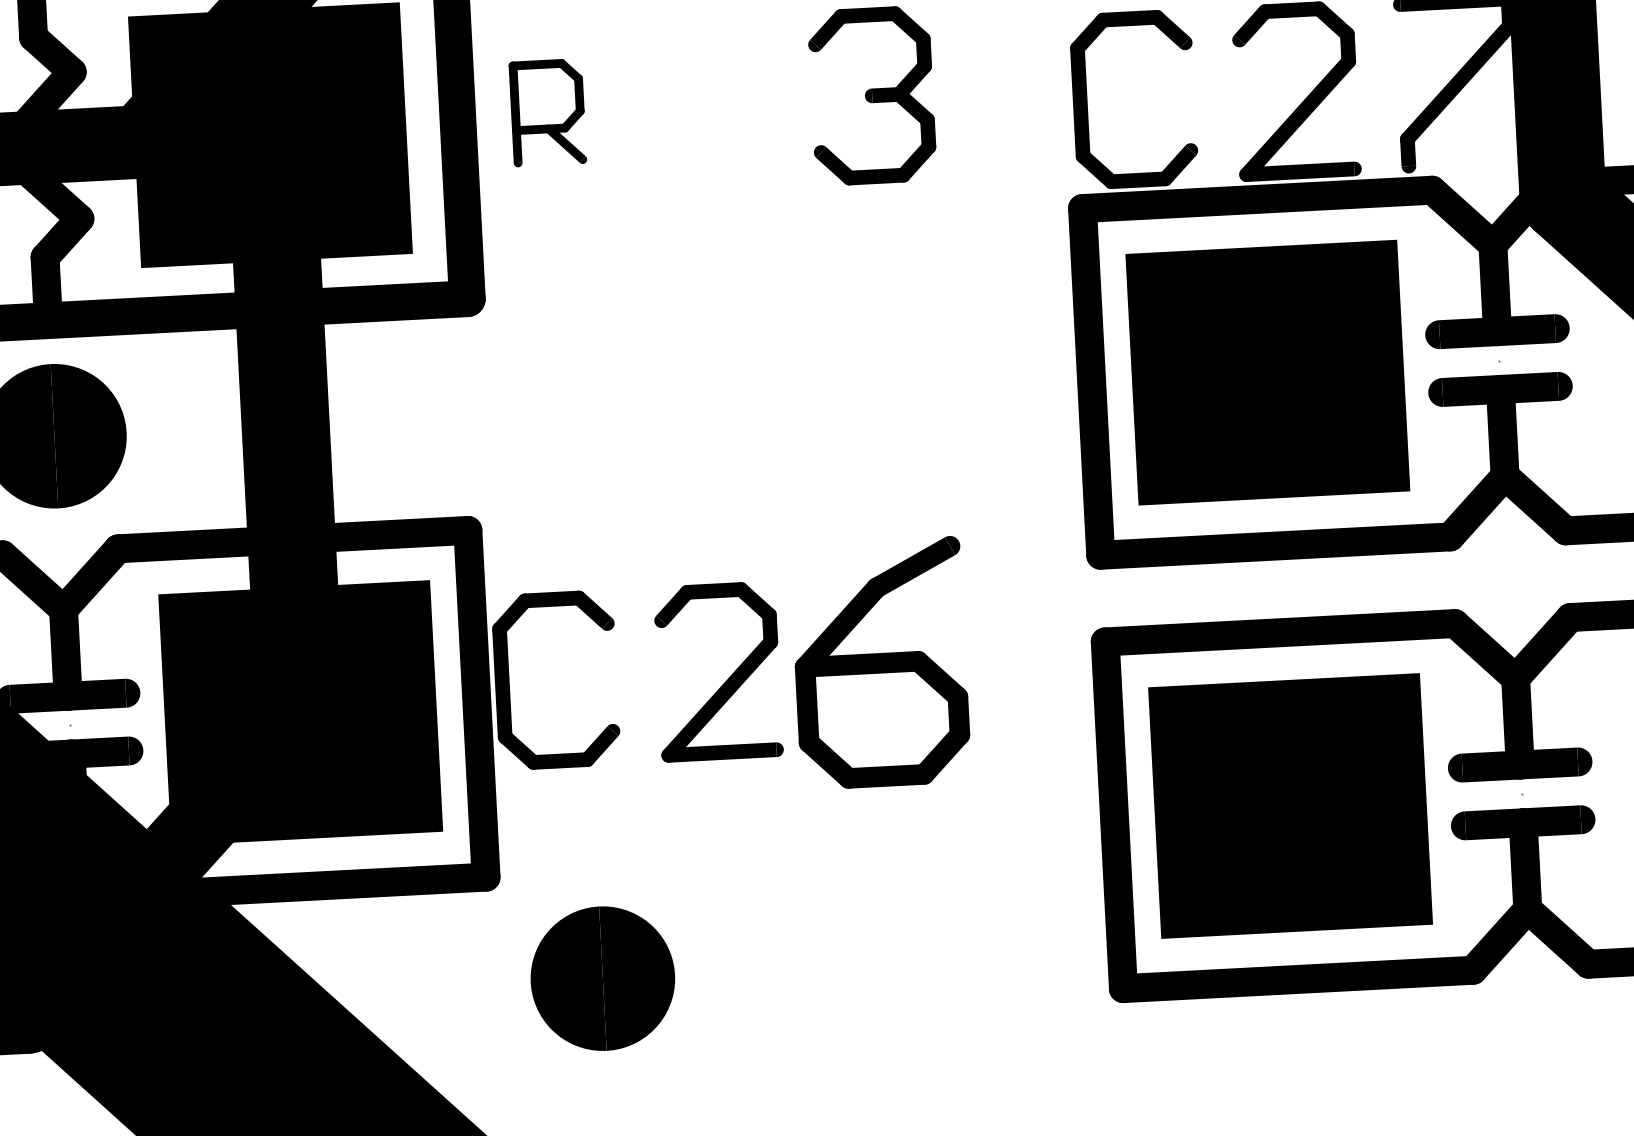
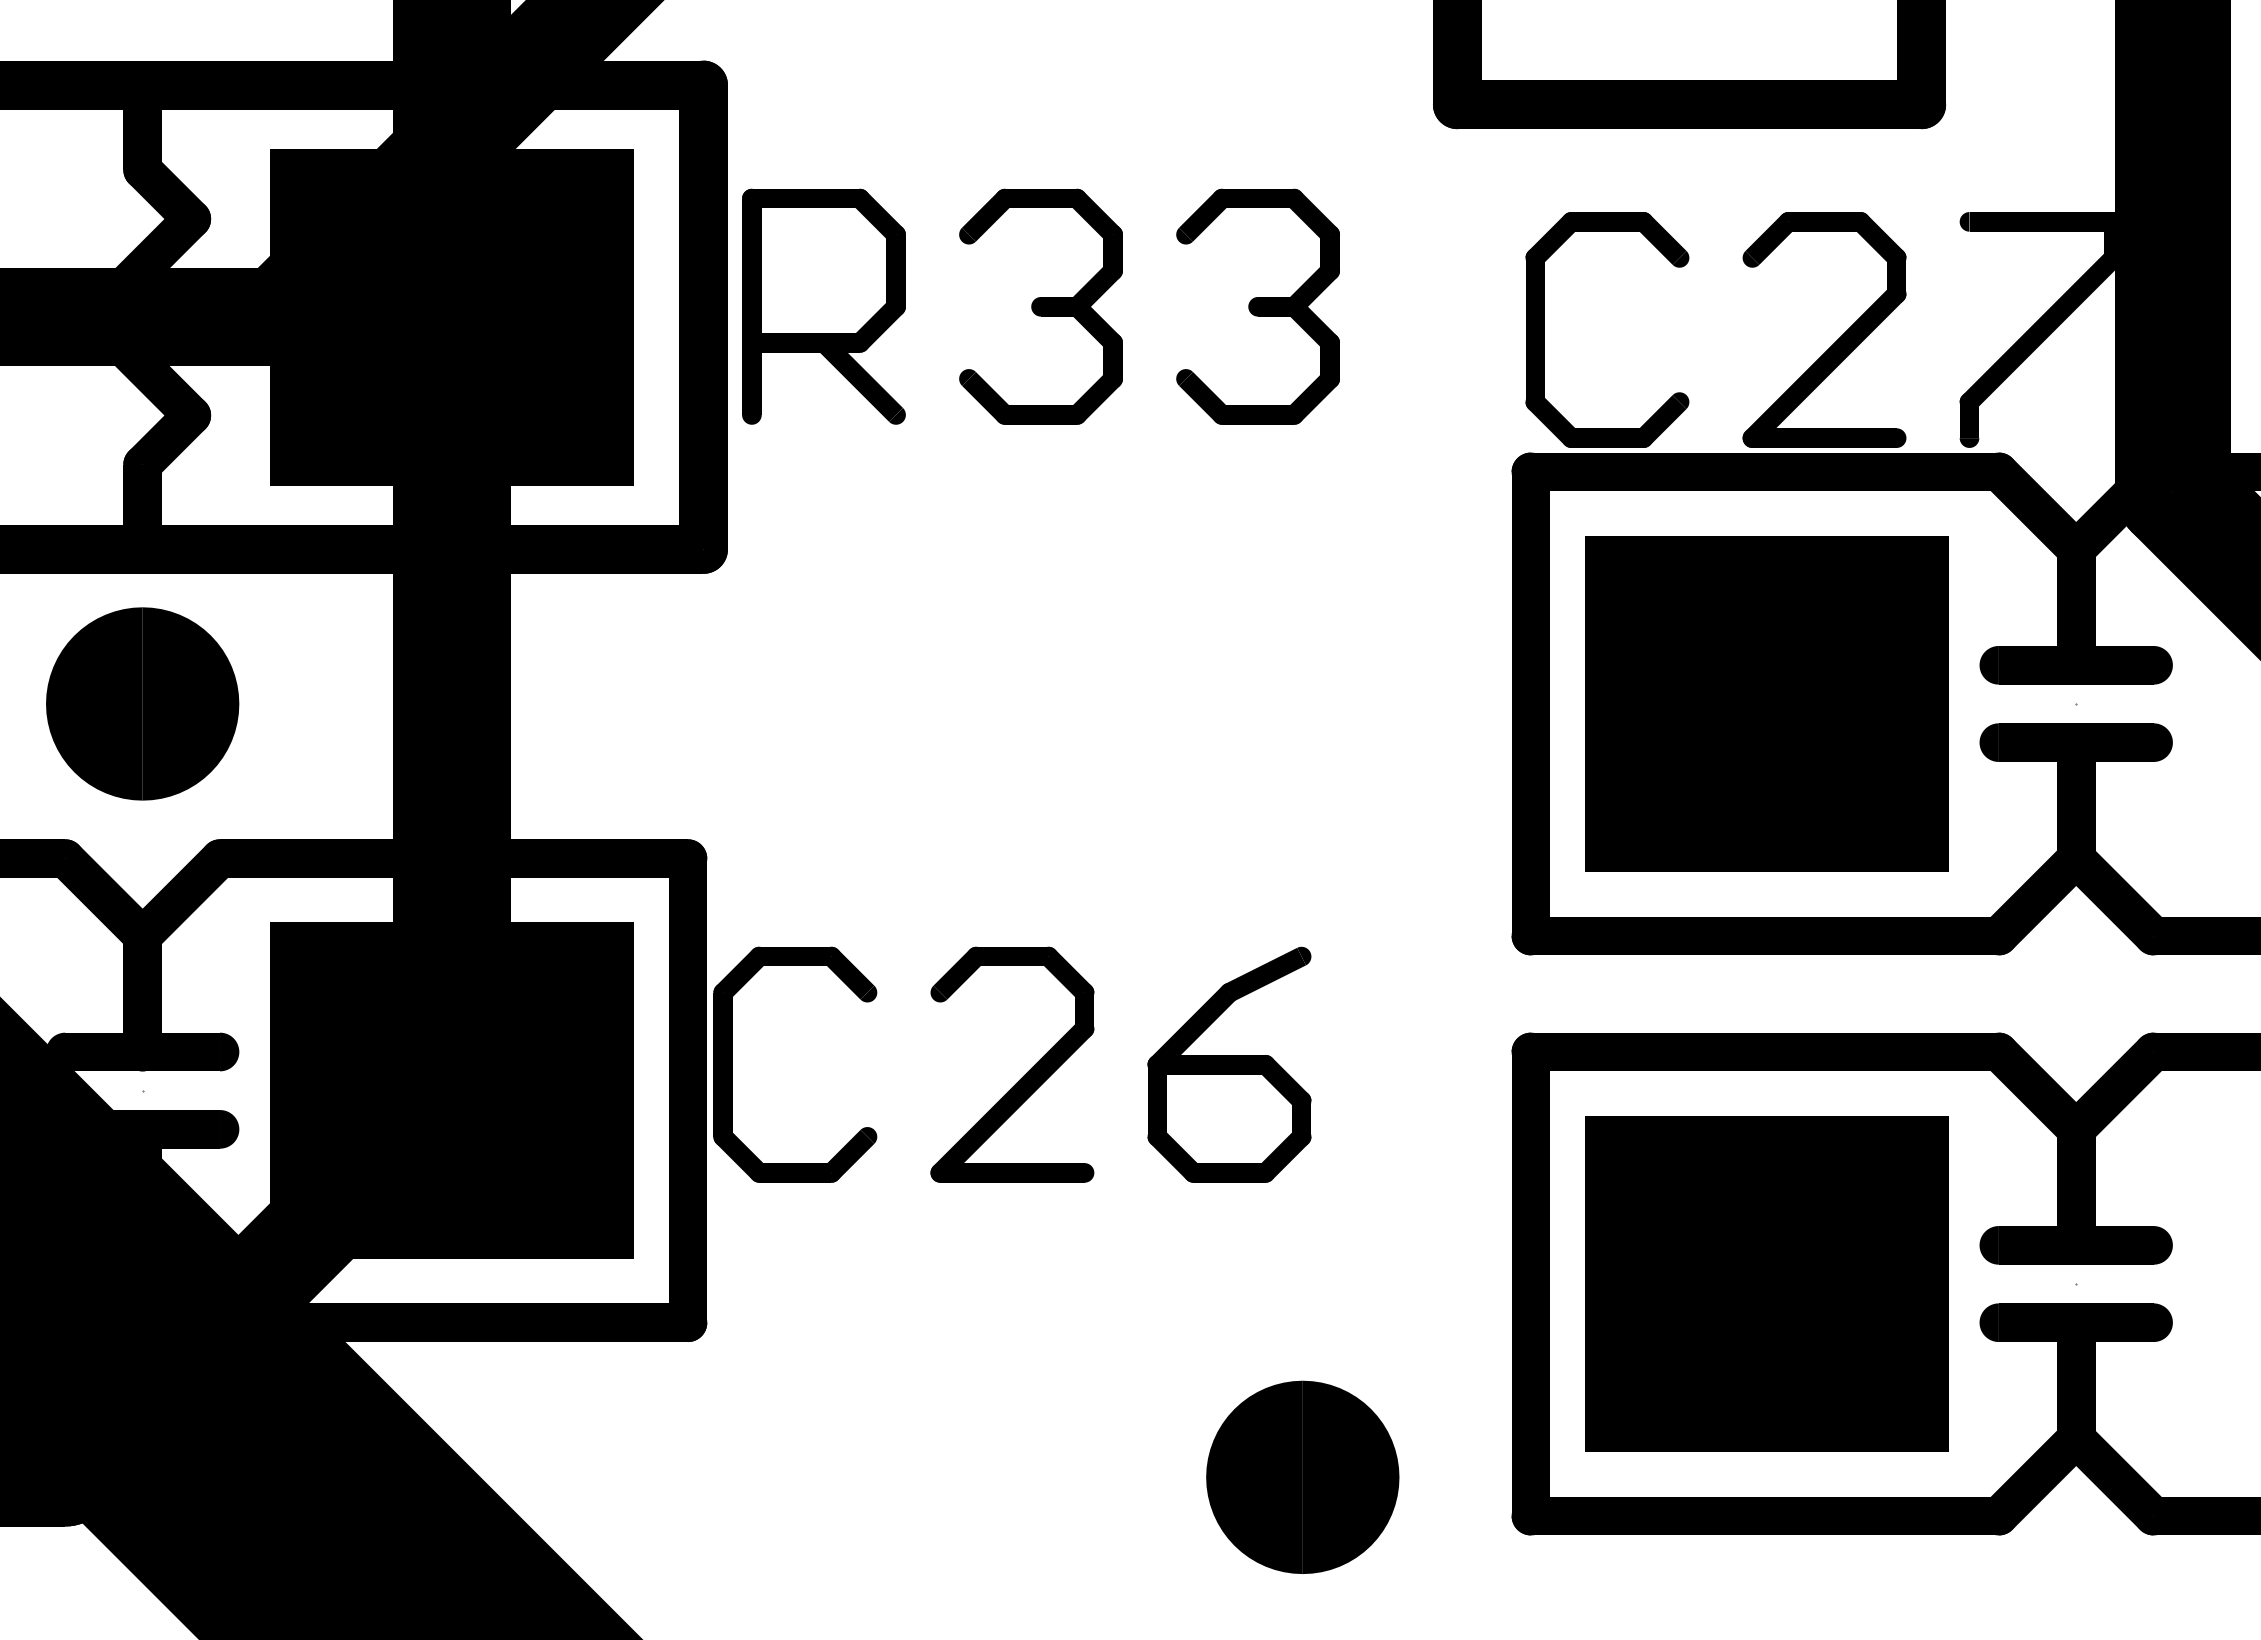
part: (709, 104) -> (1040, 306), added
part: (547, 112) -> (823, 306), size x1.67
part: (880, 663) -> (1229, 1064), size x0.71
part: (602, 978) -> (1302, 1476), moved

